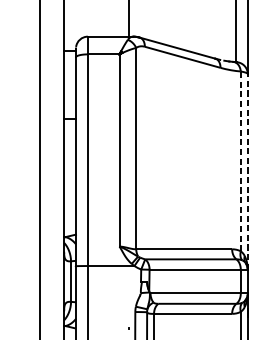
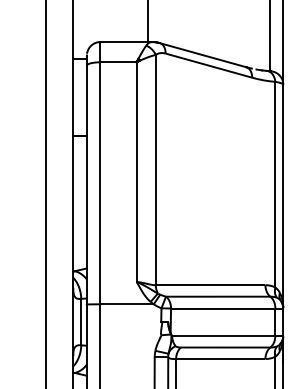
line: (240, 161) -> (275, 184), dashed -> solid
line: (247, 171) -> (283, 196), dashed -> solid

